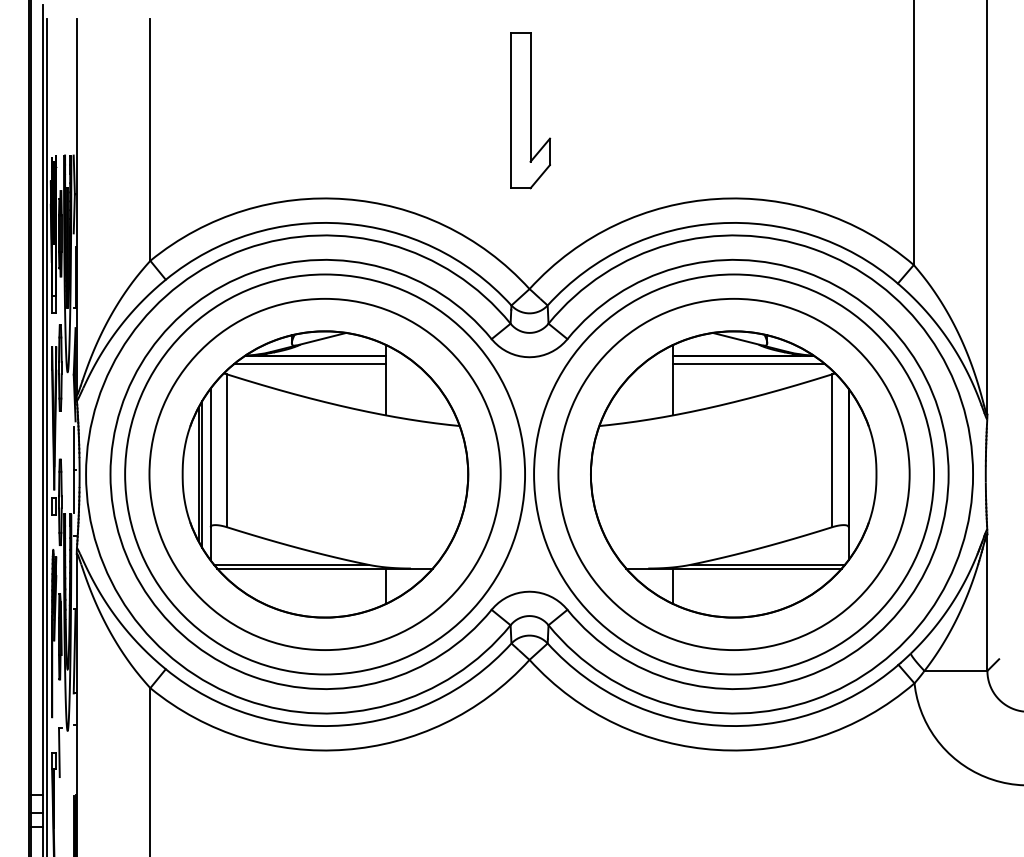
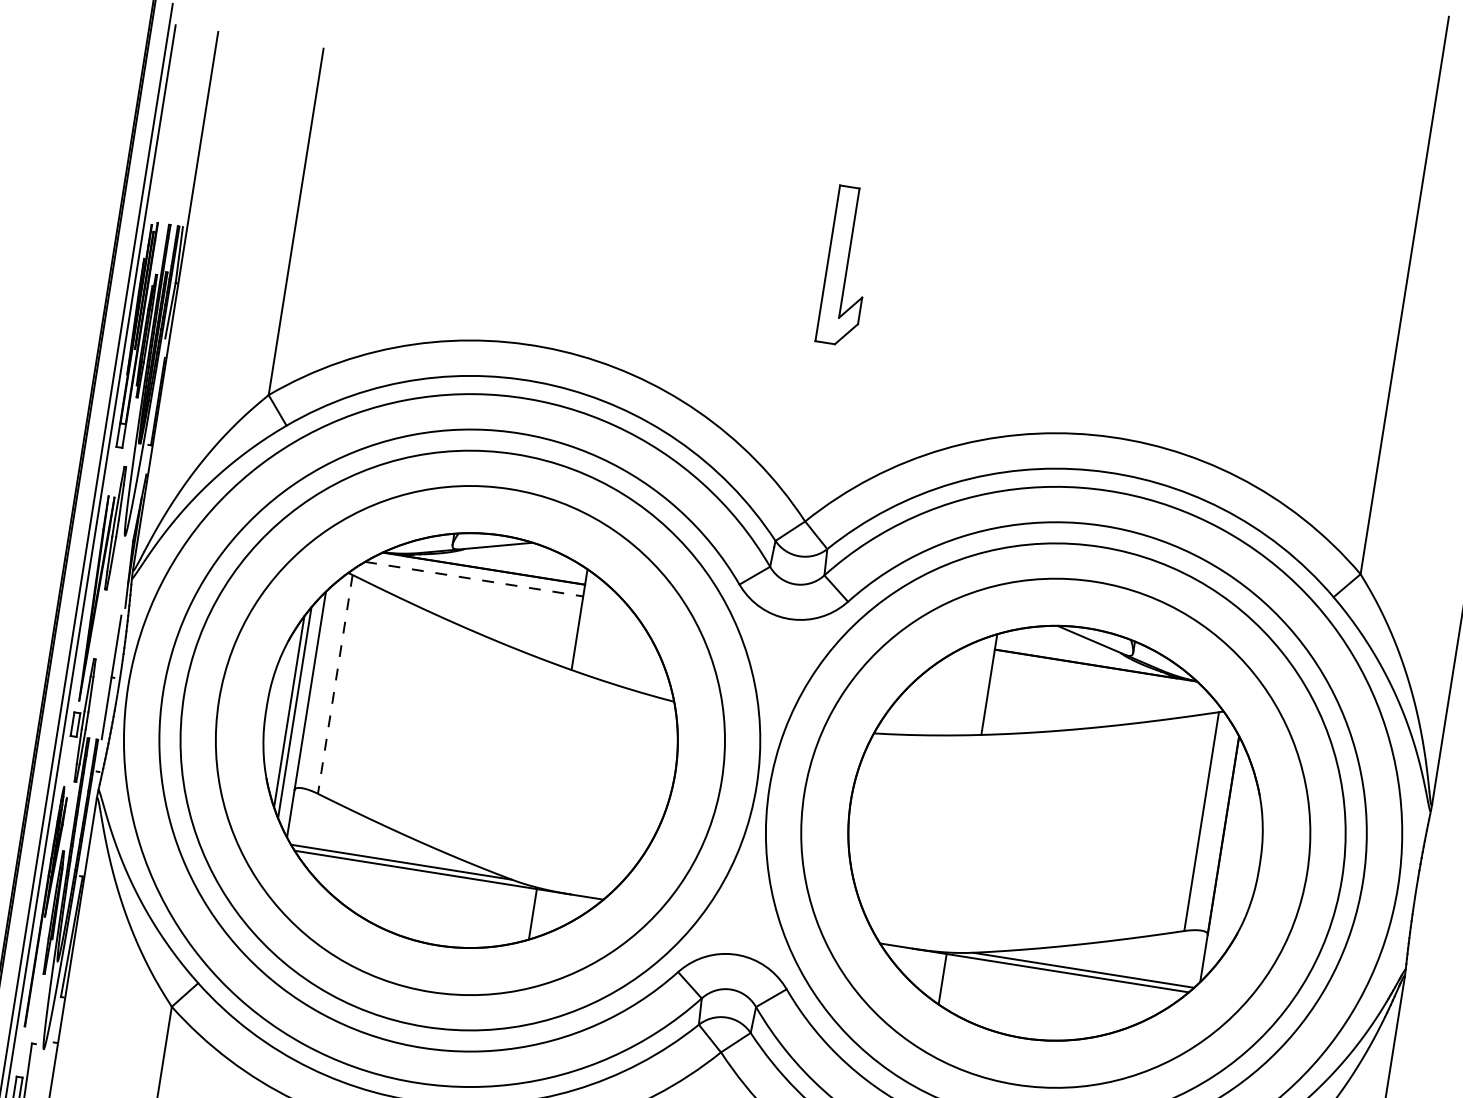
part: (530, 110) -> (846, 266), size x0.7
line: (310, 364) -> (474, 579), solid -> dashed
line: (748, 364) -> (1101, 679), removed
line: (226, 451) -> (334, 685), solid -> dashed

